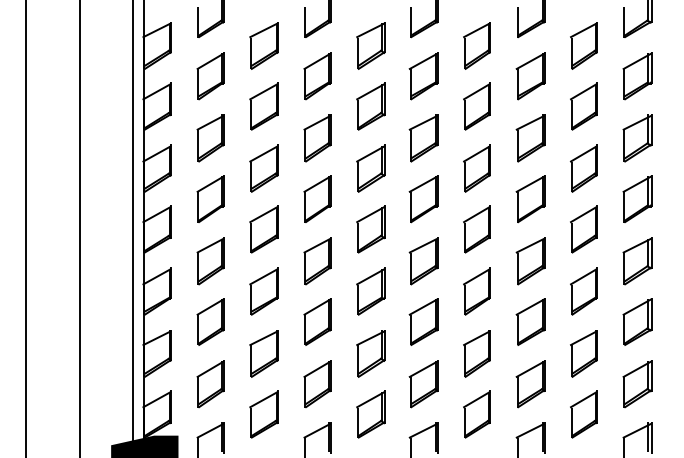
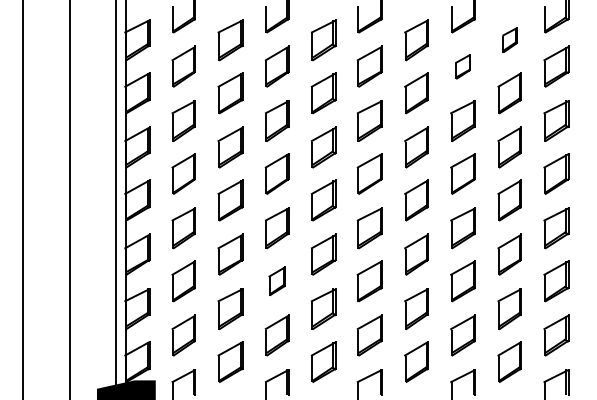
part: (583, 45) -> (509, 39), size x0.6
part: (530, 76) -> (463, 66), size x0.6
part: (317, 321) -> (277, 280), size x0.7

